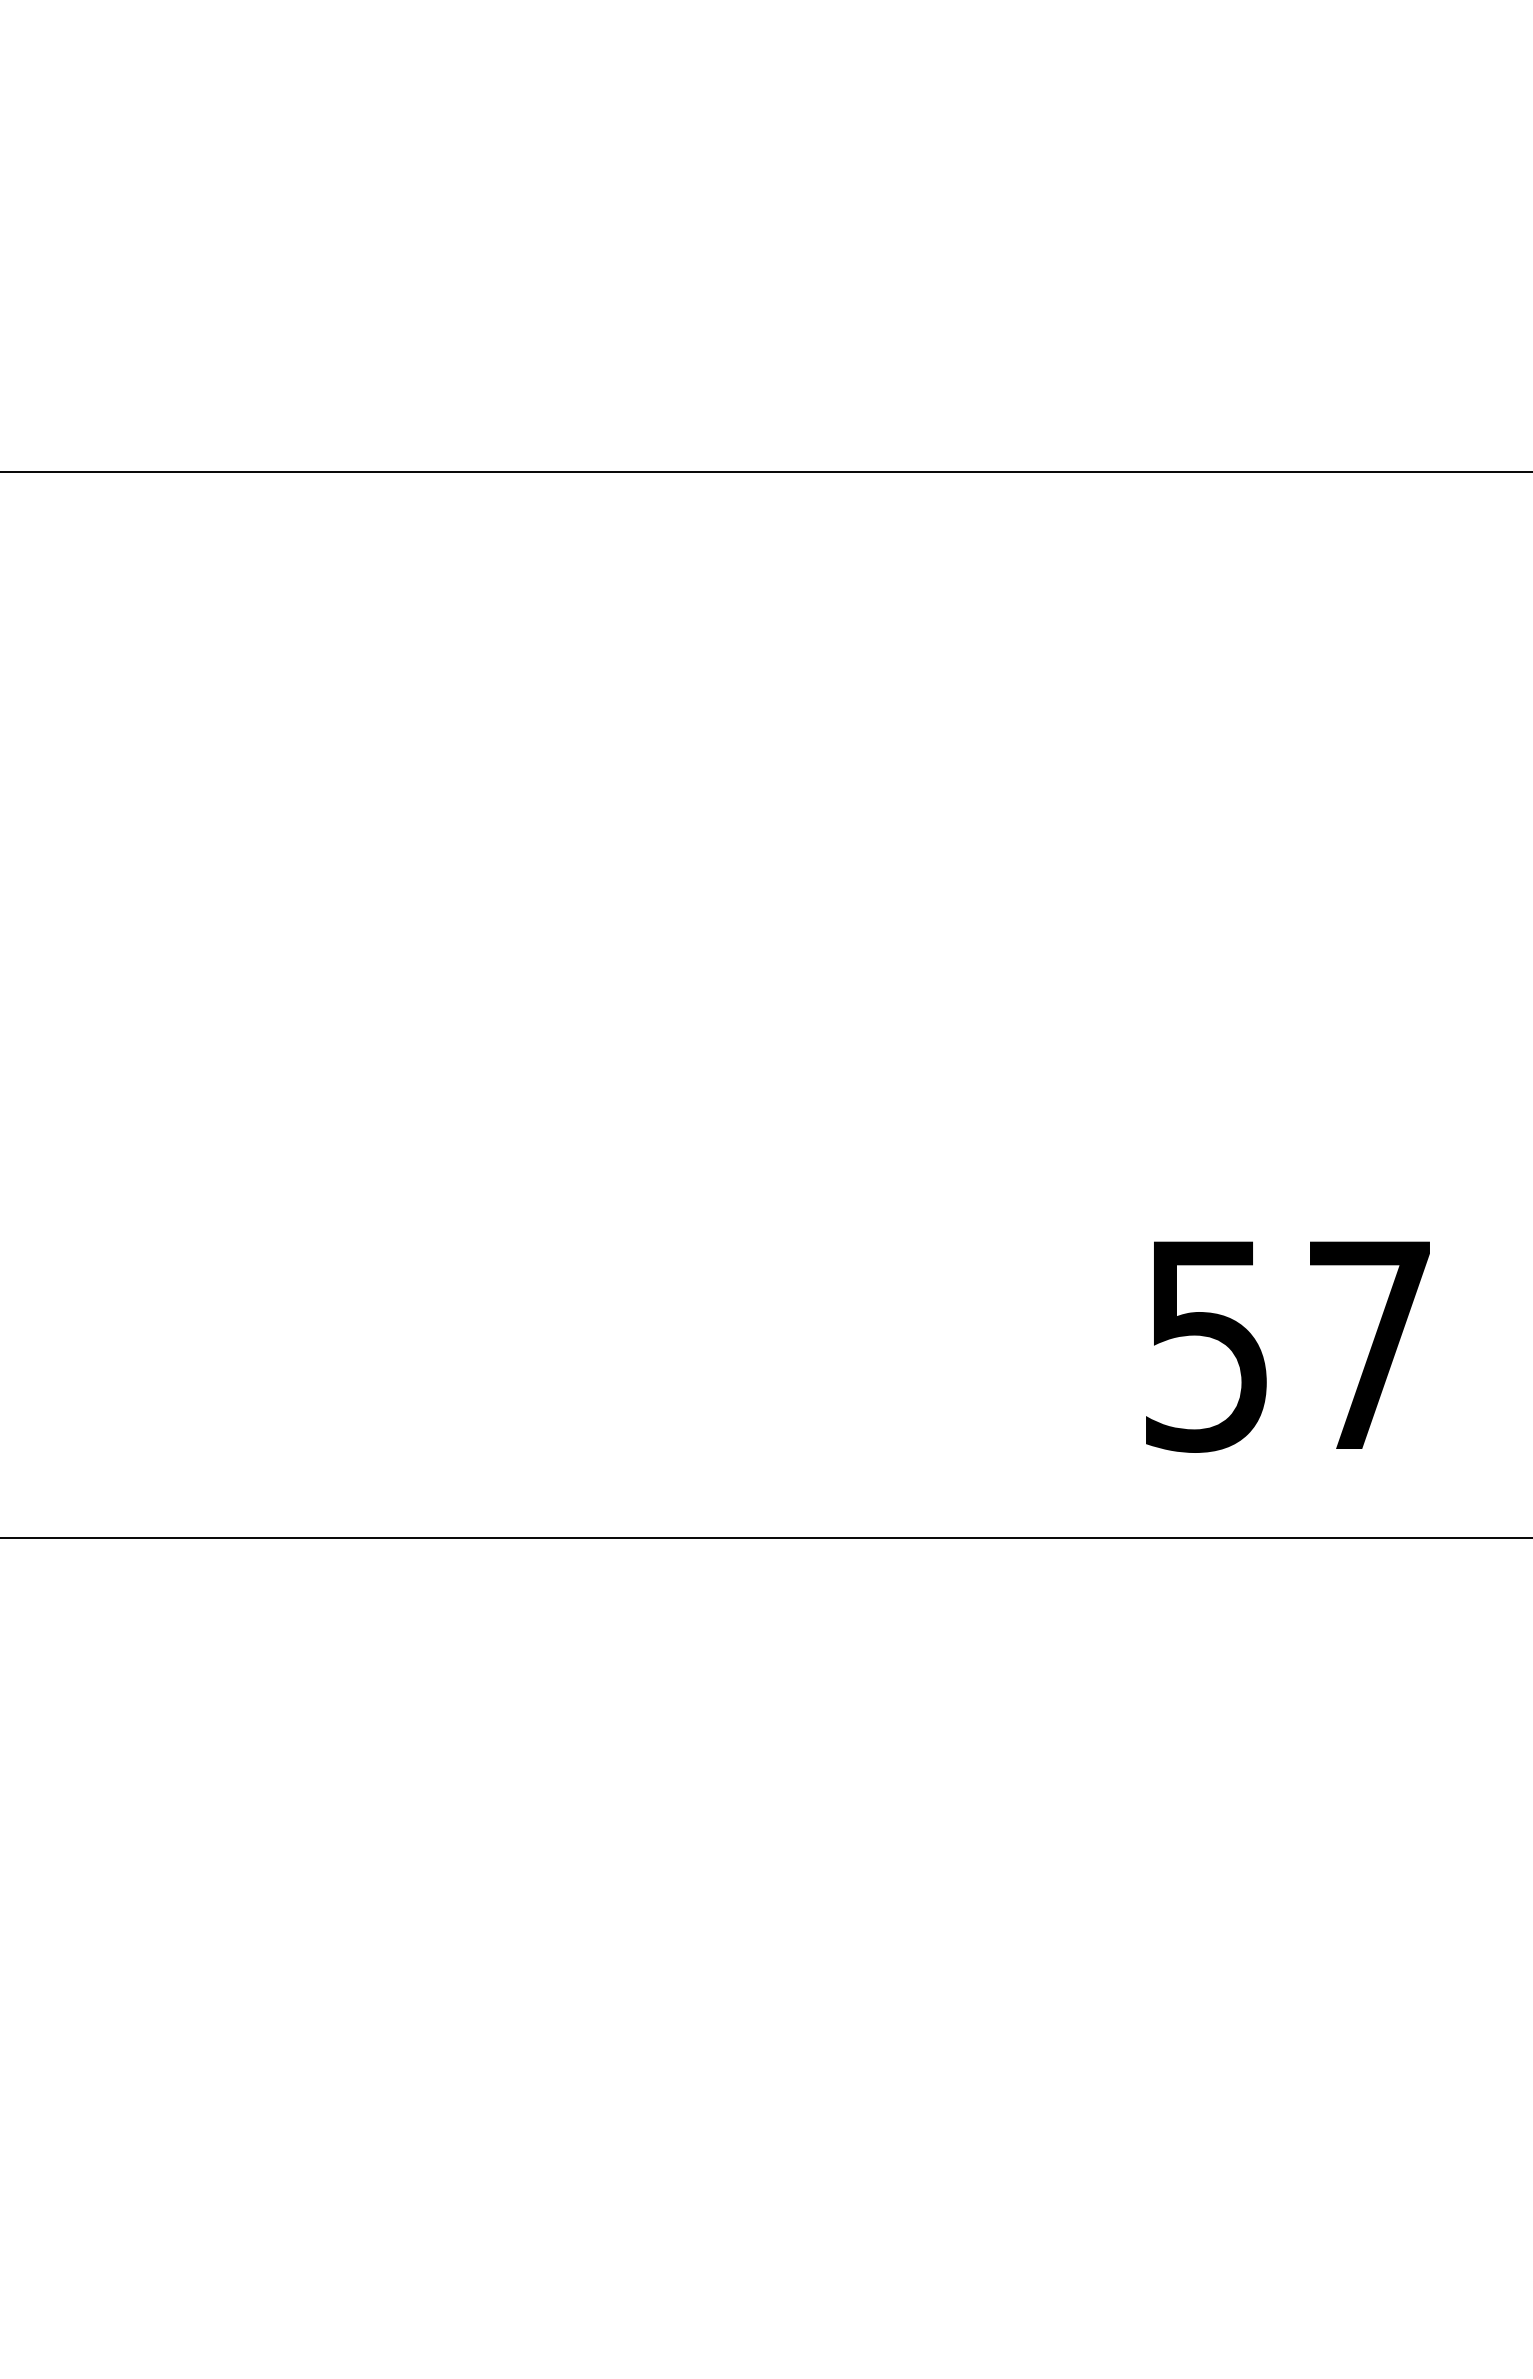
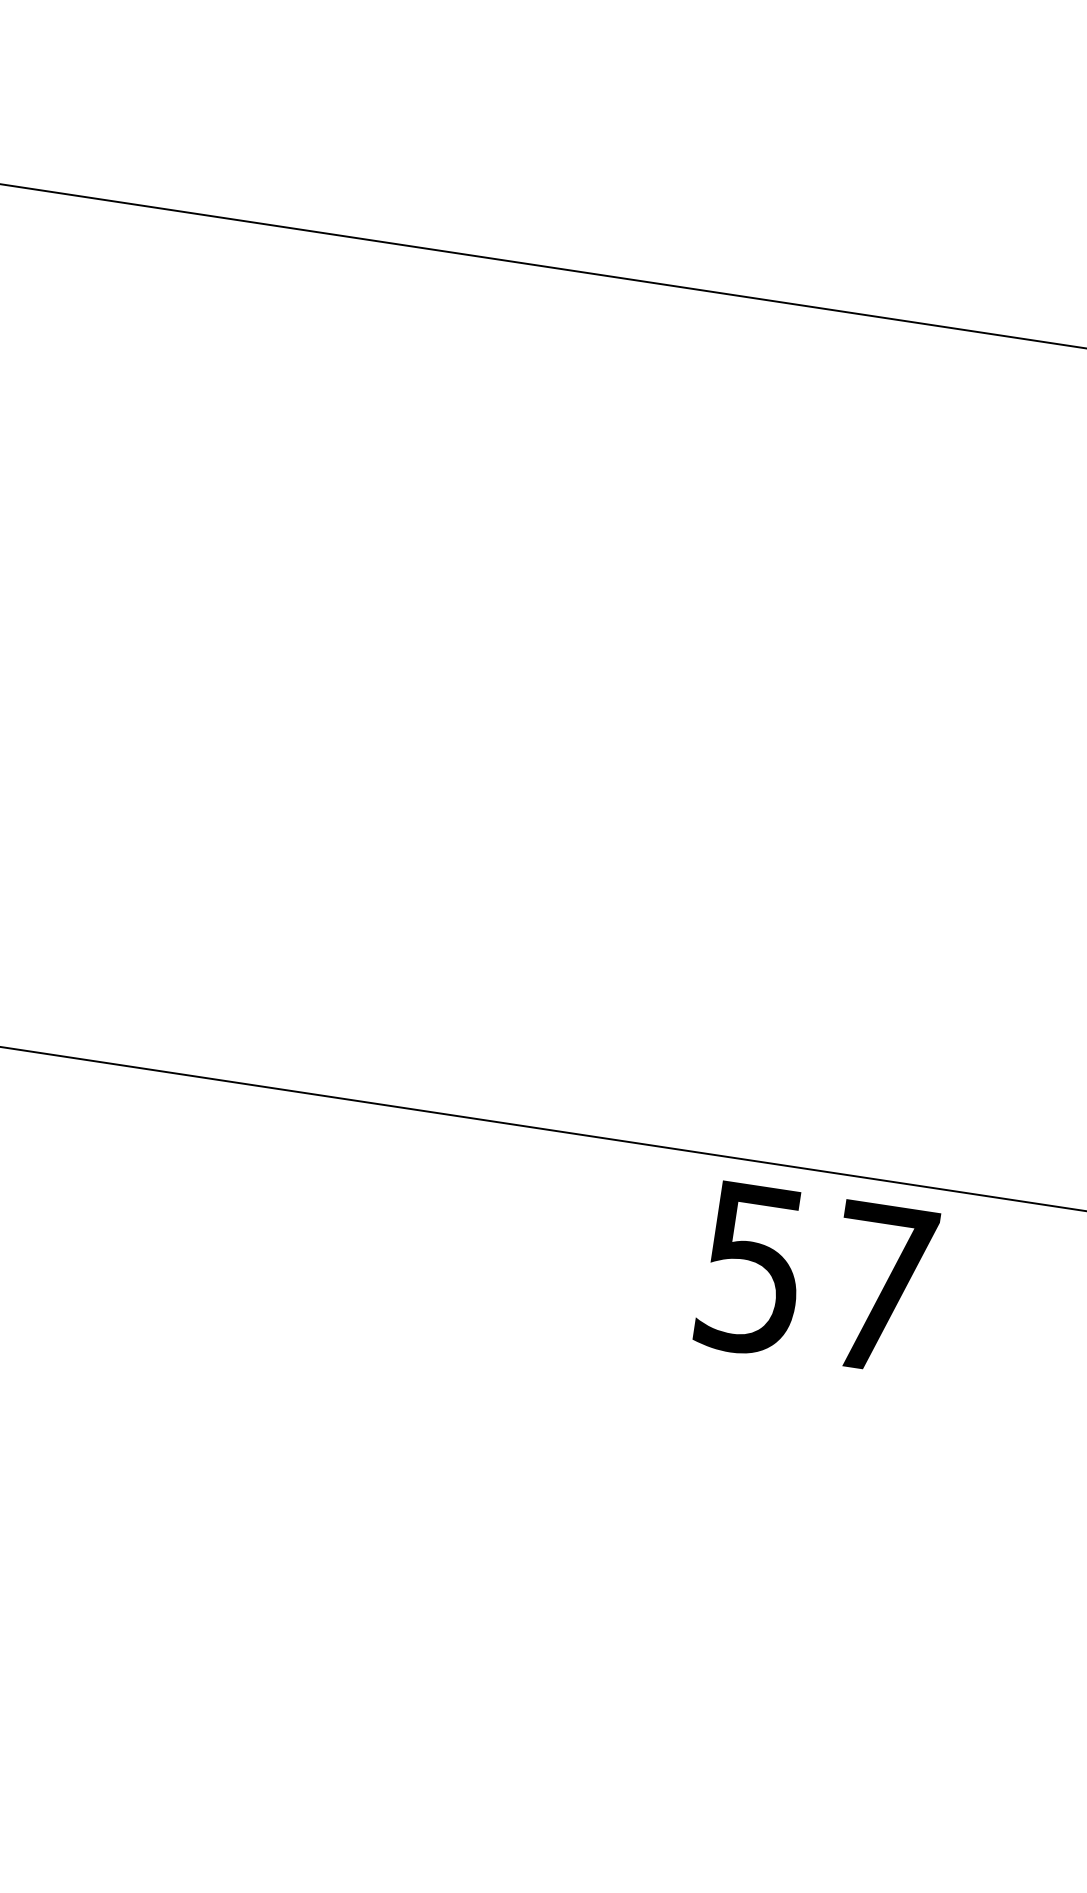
text: (1287, 1346) -> (816, 1279), moved

